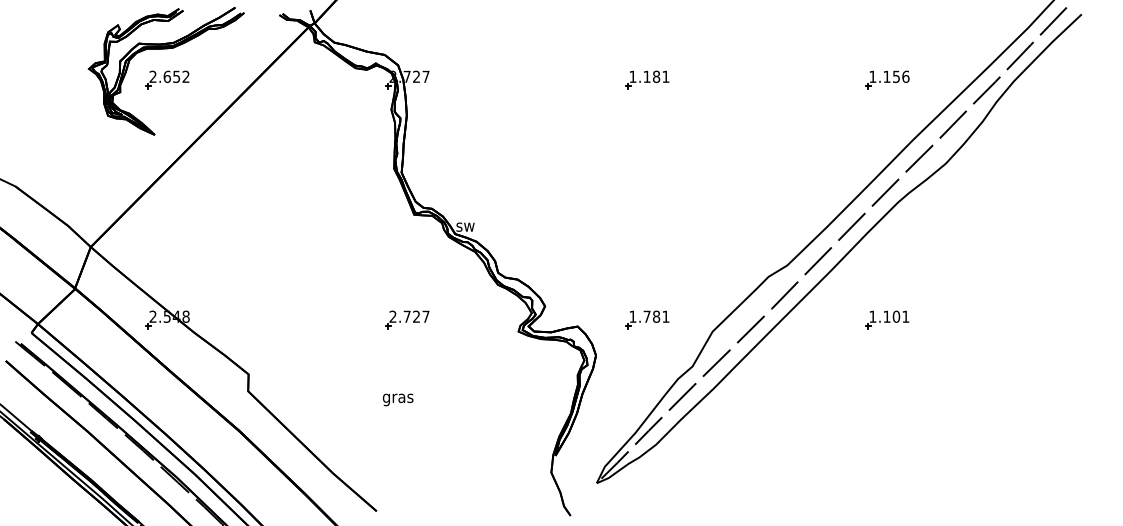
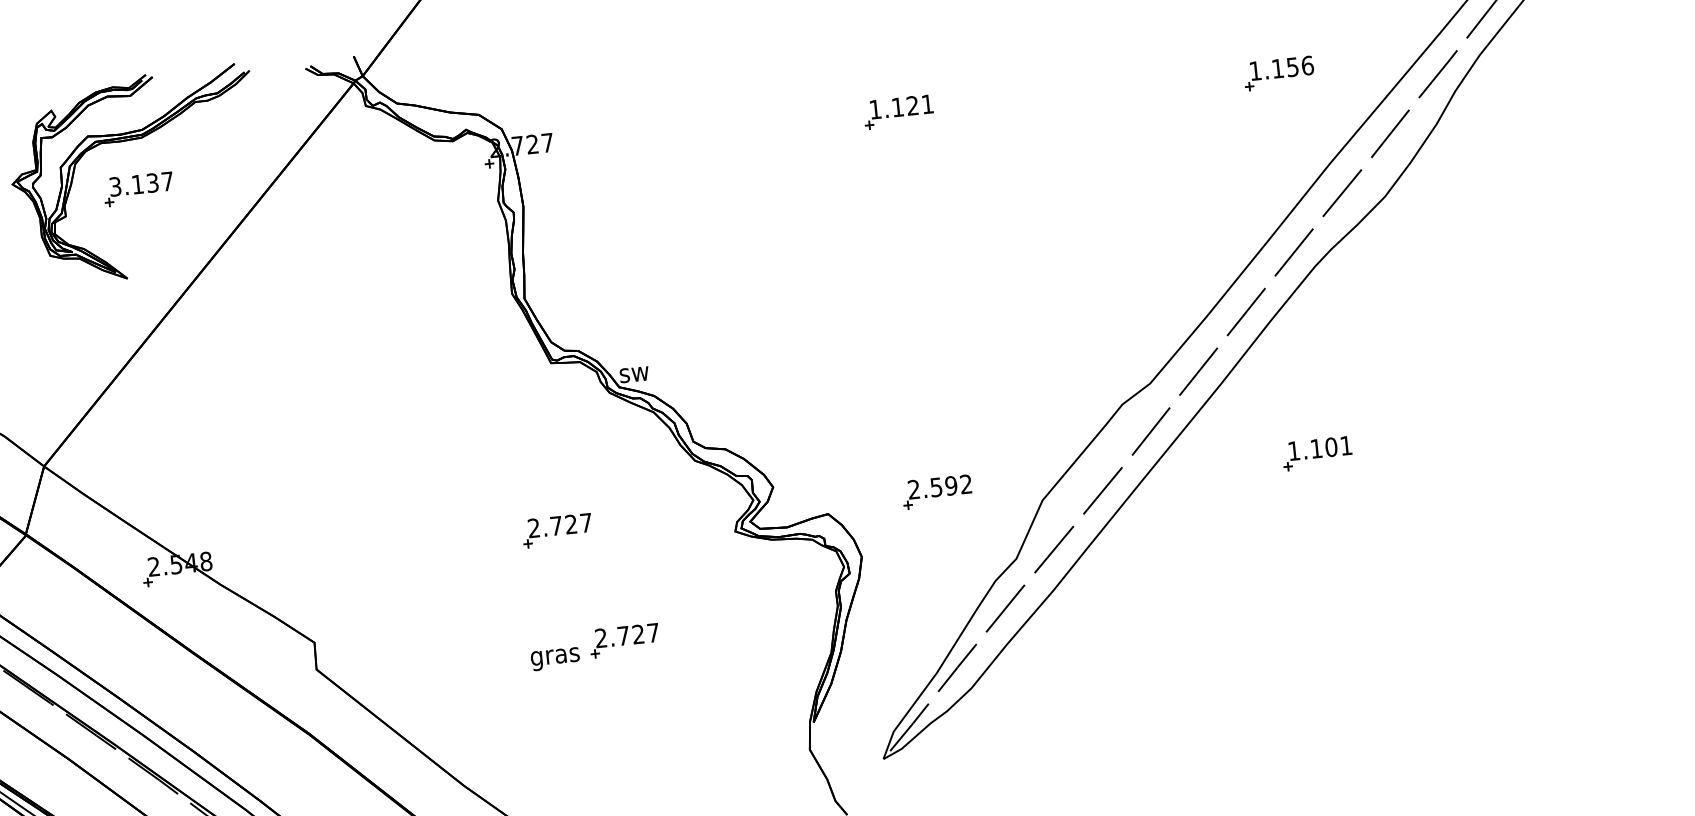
text: (169, 76) -> (141, 183), 2.652 -> 3.137
text: (656, 76) -> (912, 105), 1.181 -> 1.121
text: (649, 316) -> (940, 486), 1.781 -> 2.592
part: (442, 392) -> (624, 640), added

